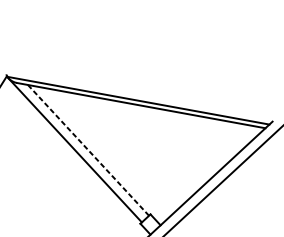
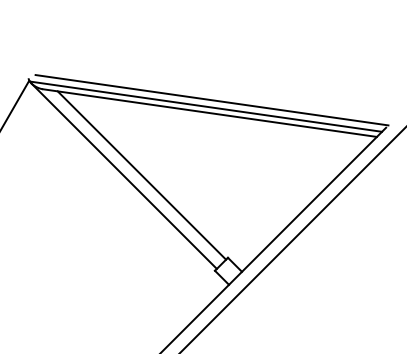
line: (142, 96) -> (211, 100), added
line: (88, 150) -> (142, 175), dashed -> solid

